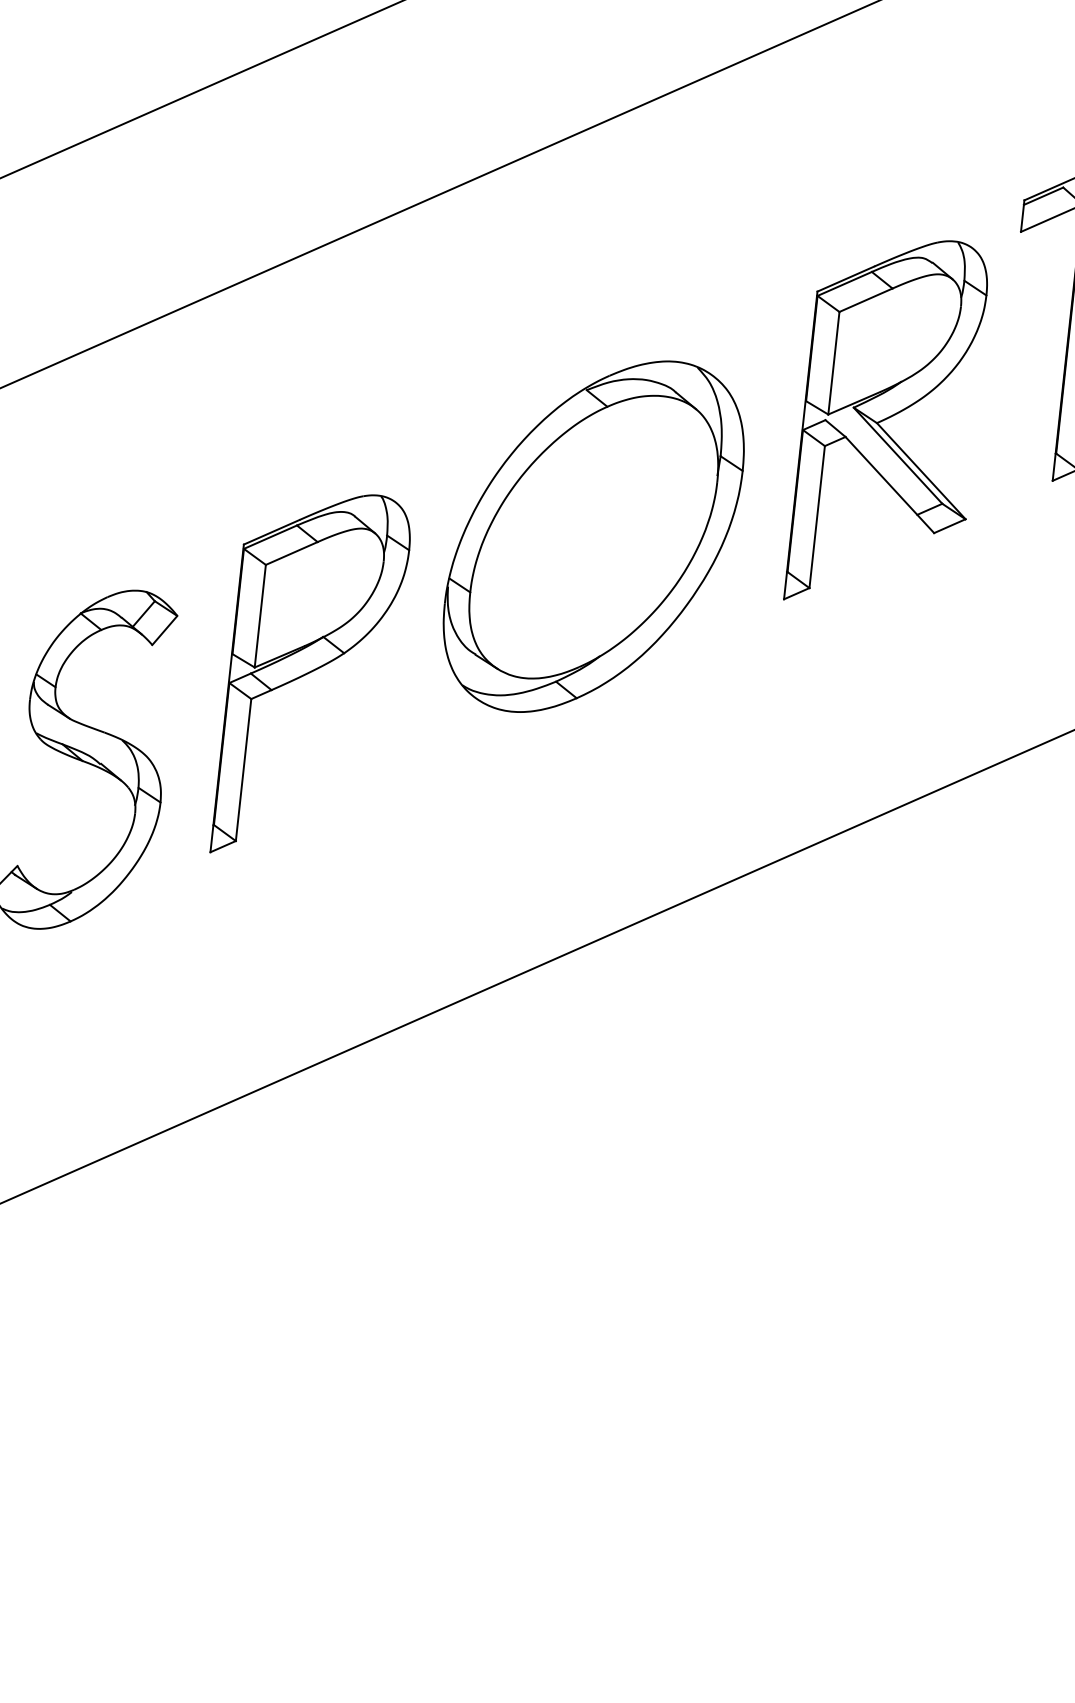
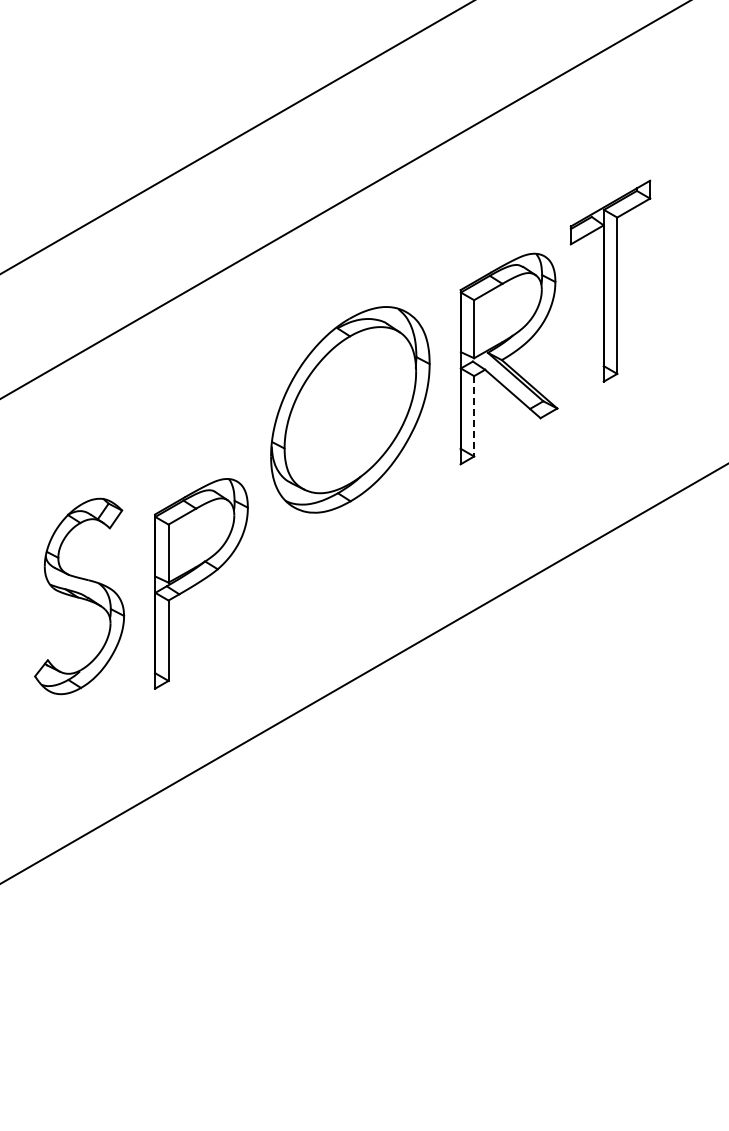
line: (817, 517) -> (474, 416), solid -> dashed
part: (594, 536) -> (350, 409), moved
part: (312, 675) -> (201, 583), moved

